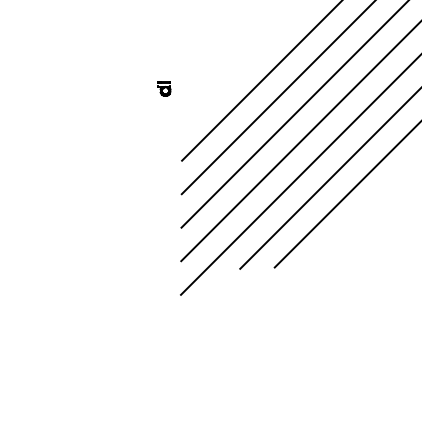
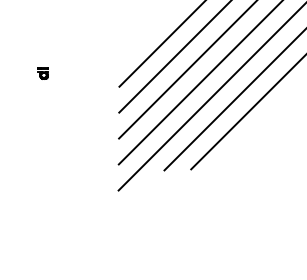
part: (164, 88) -> (43, 73), moved

